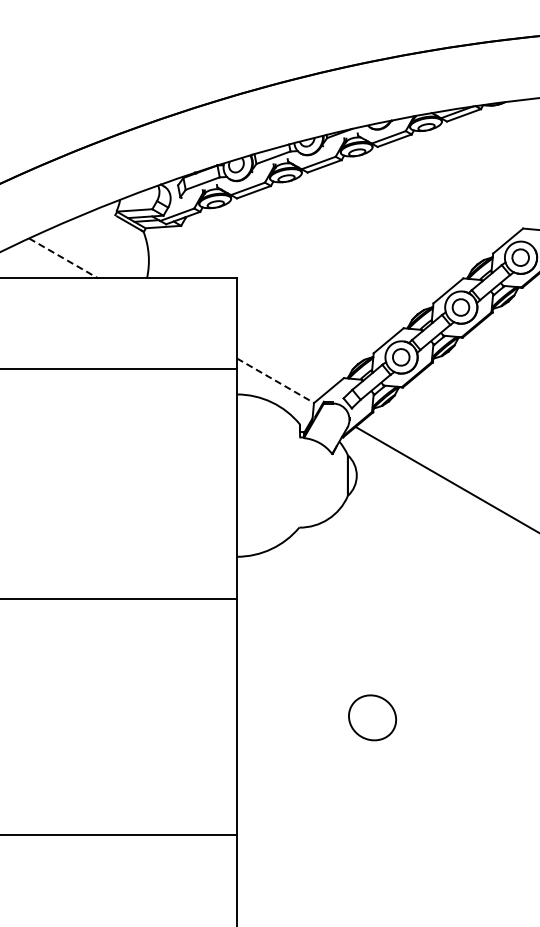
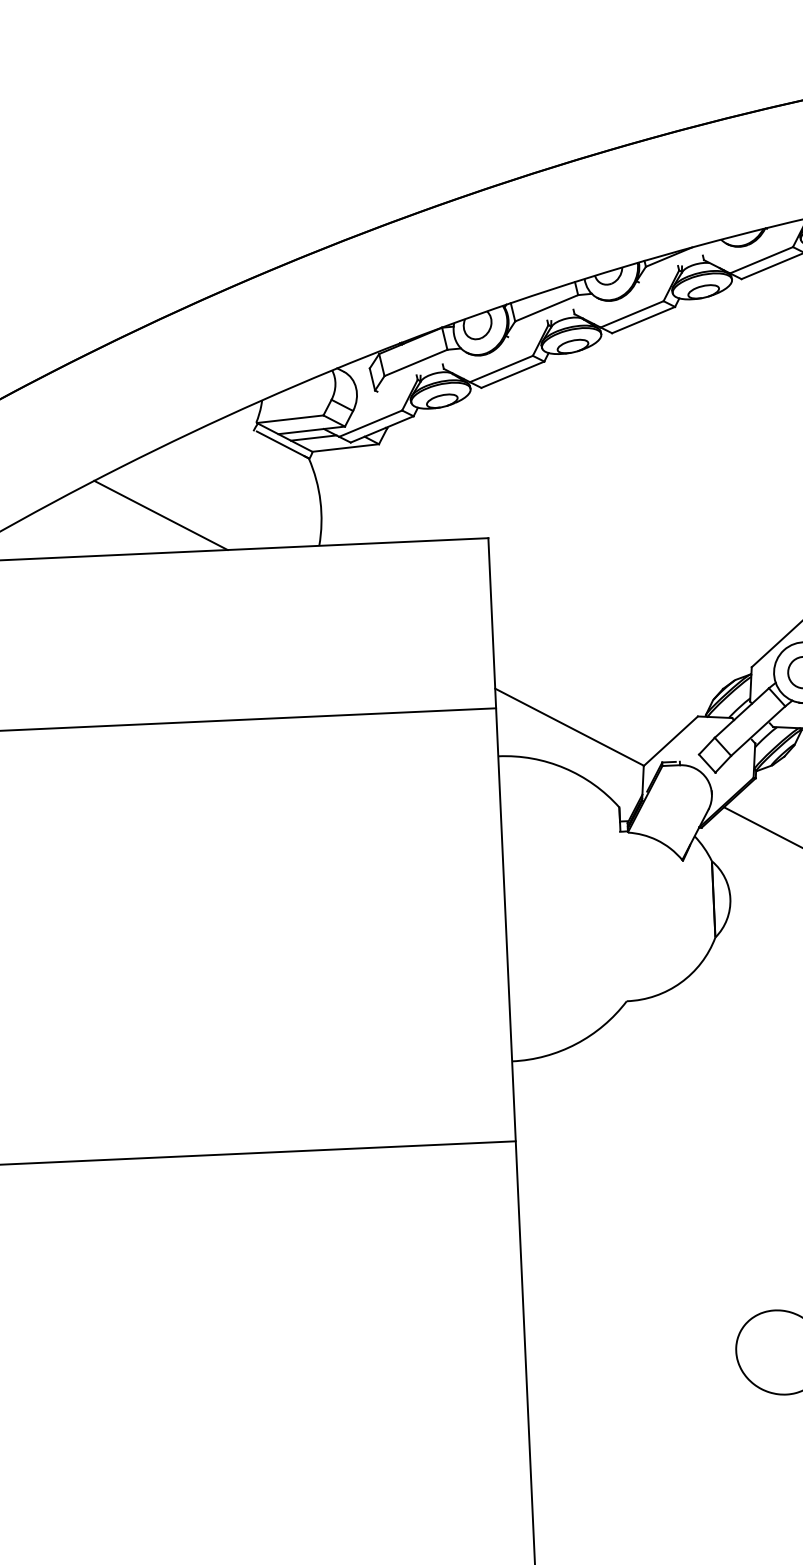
line: (63, 258) -> (160, 515), dashed -> solid
line: (275, 380) -> (569, 726), dashed -> solid

